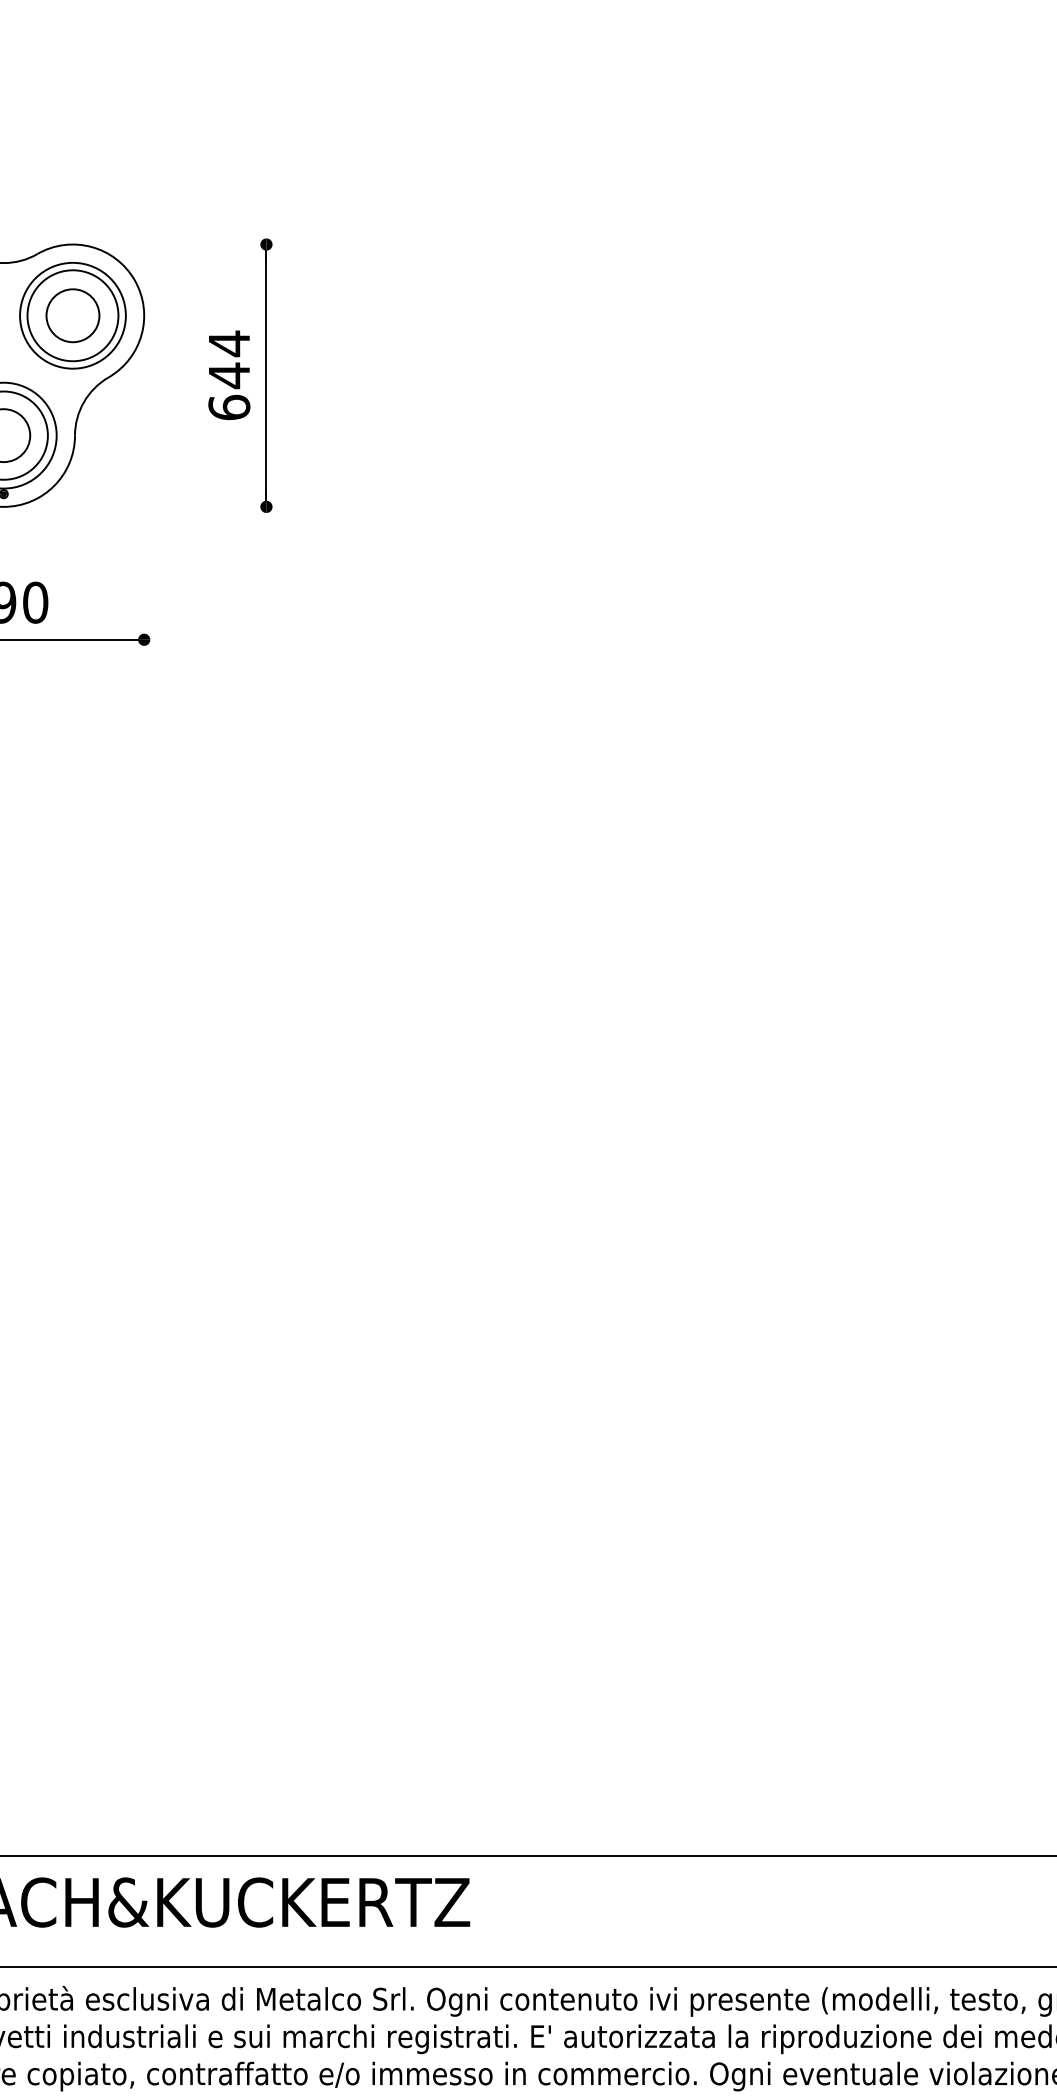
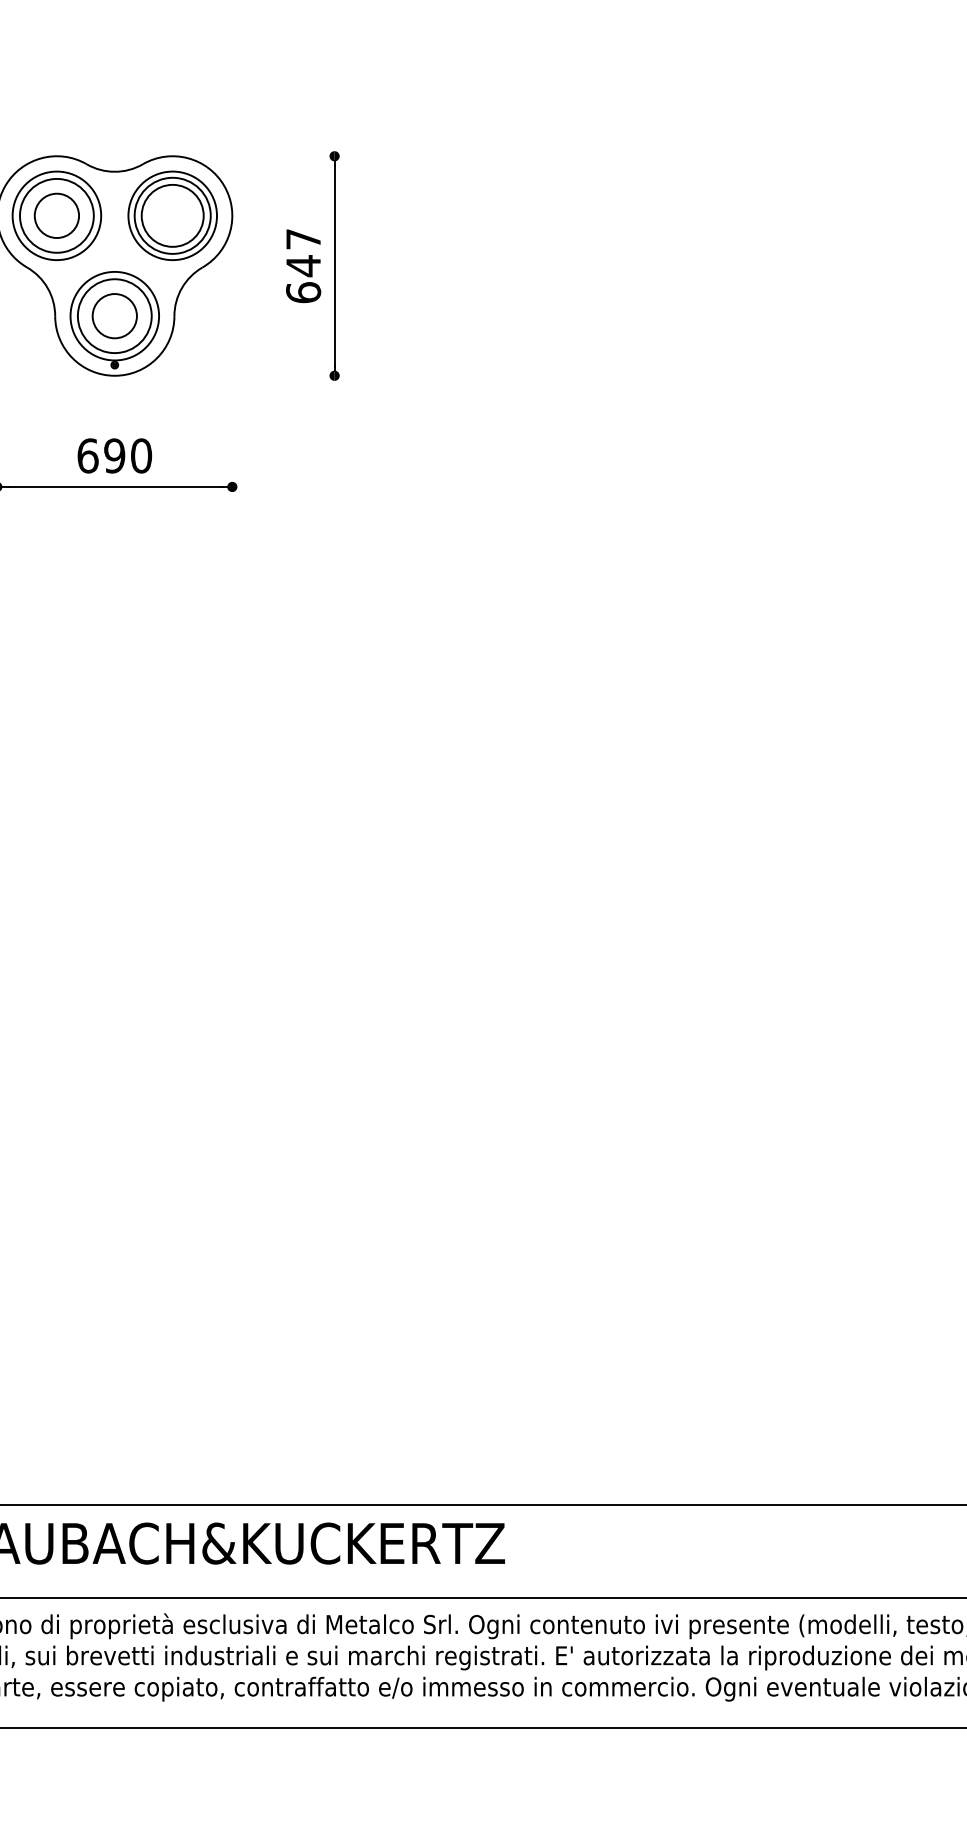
circle: (72, 315) -> (172, 215), size x1.4
text: (229, 344) -> (303, 239), 644 -> 647

